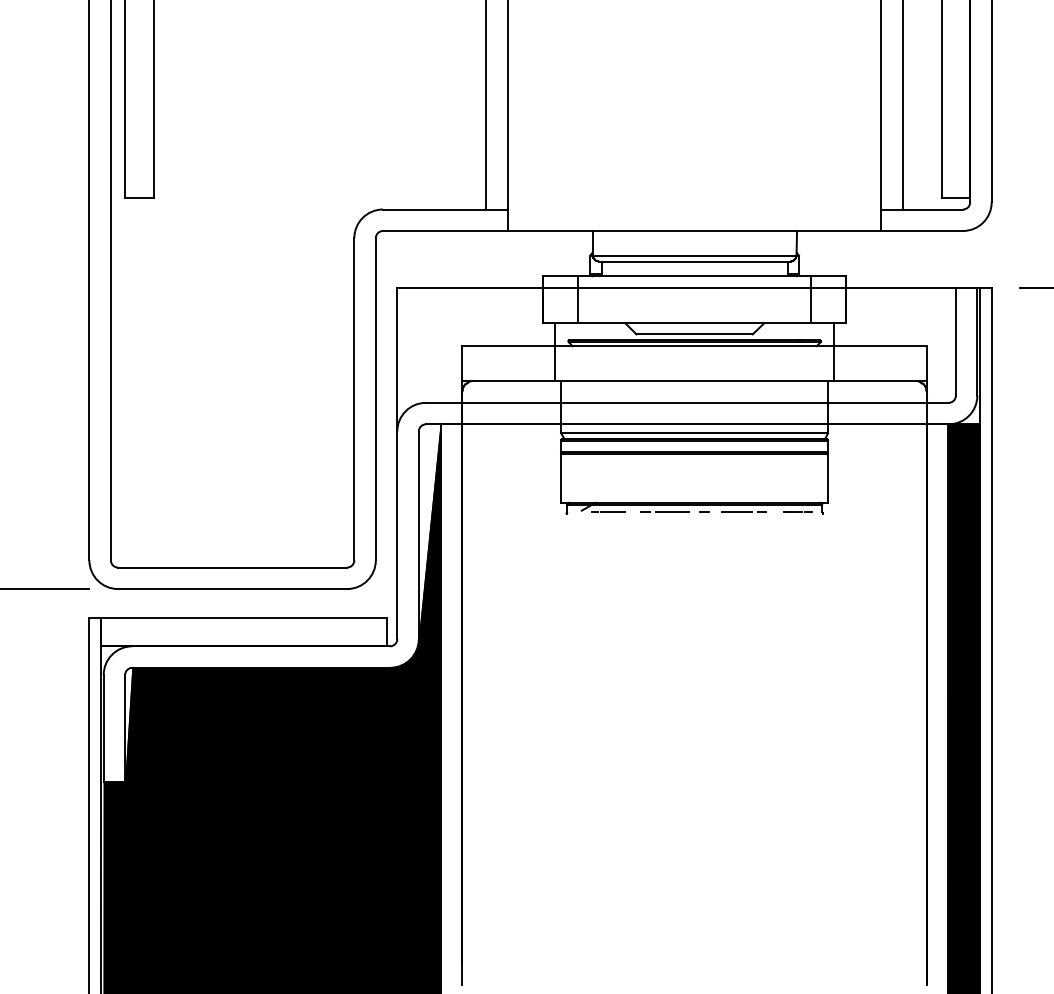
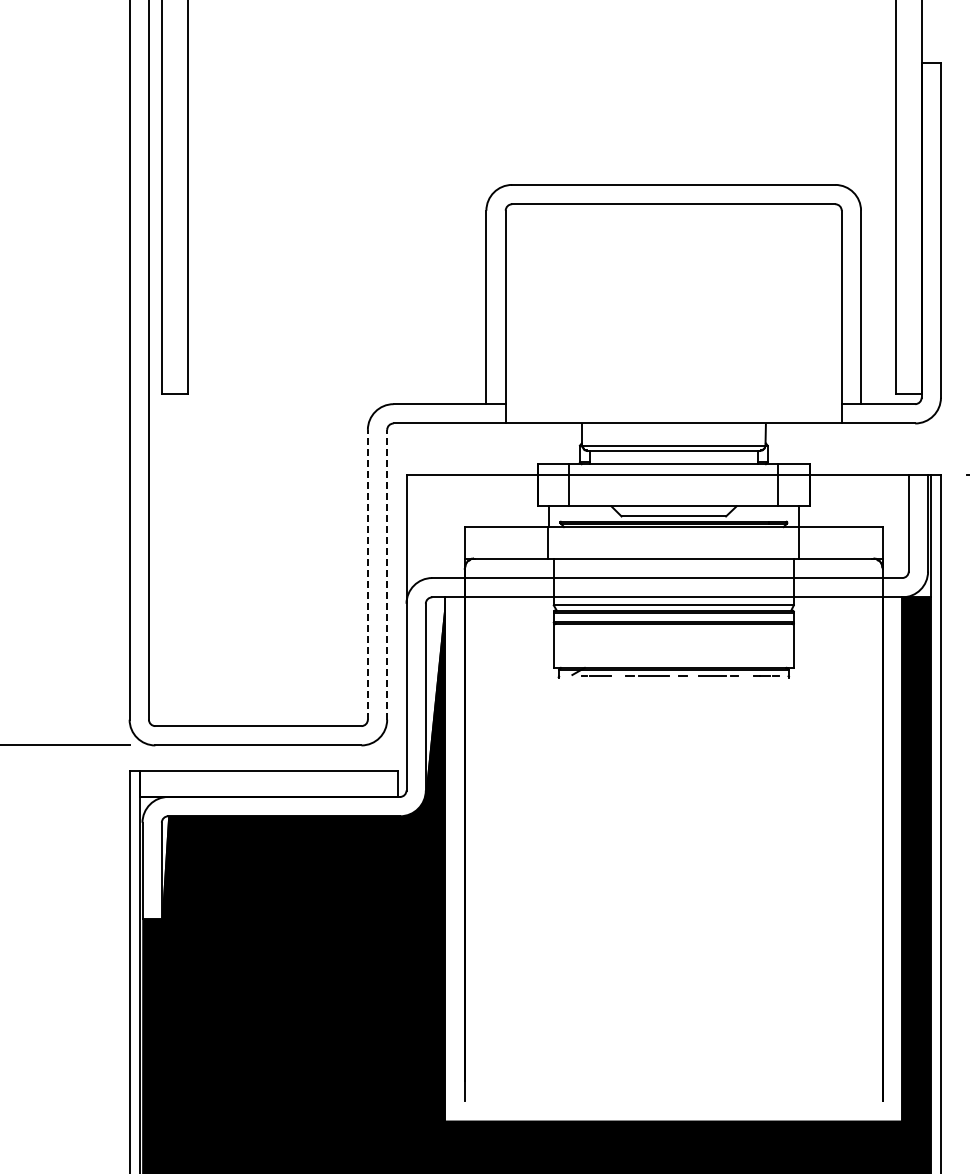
line: (353, 398) -> (367, 574), solid -> dashed
line: (376, 398) -> (387, 574), solid -> dashed

